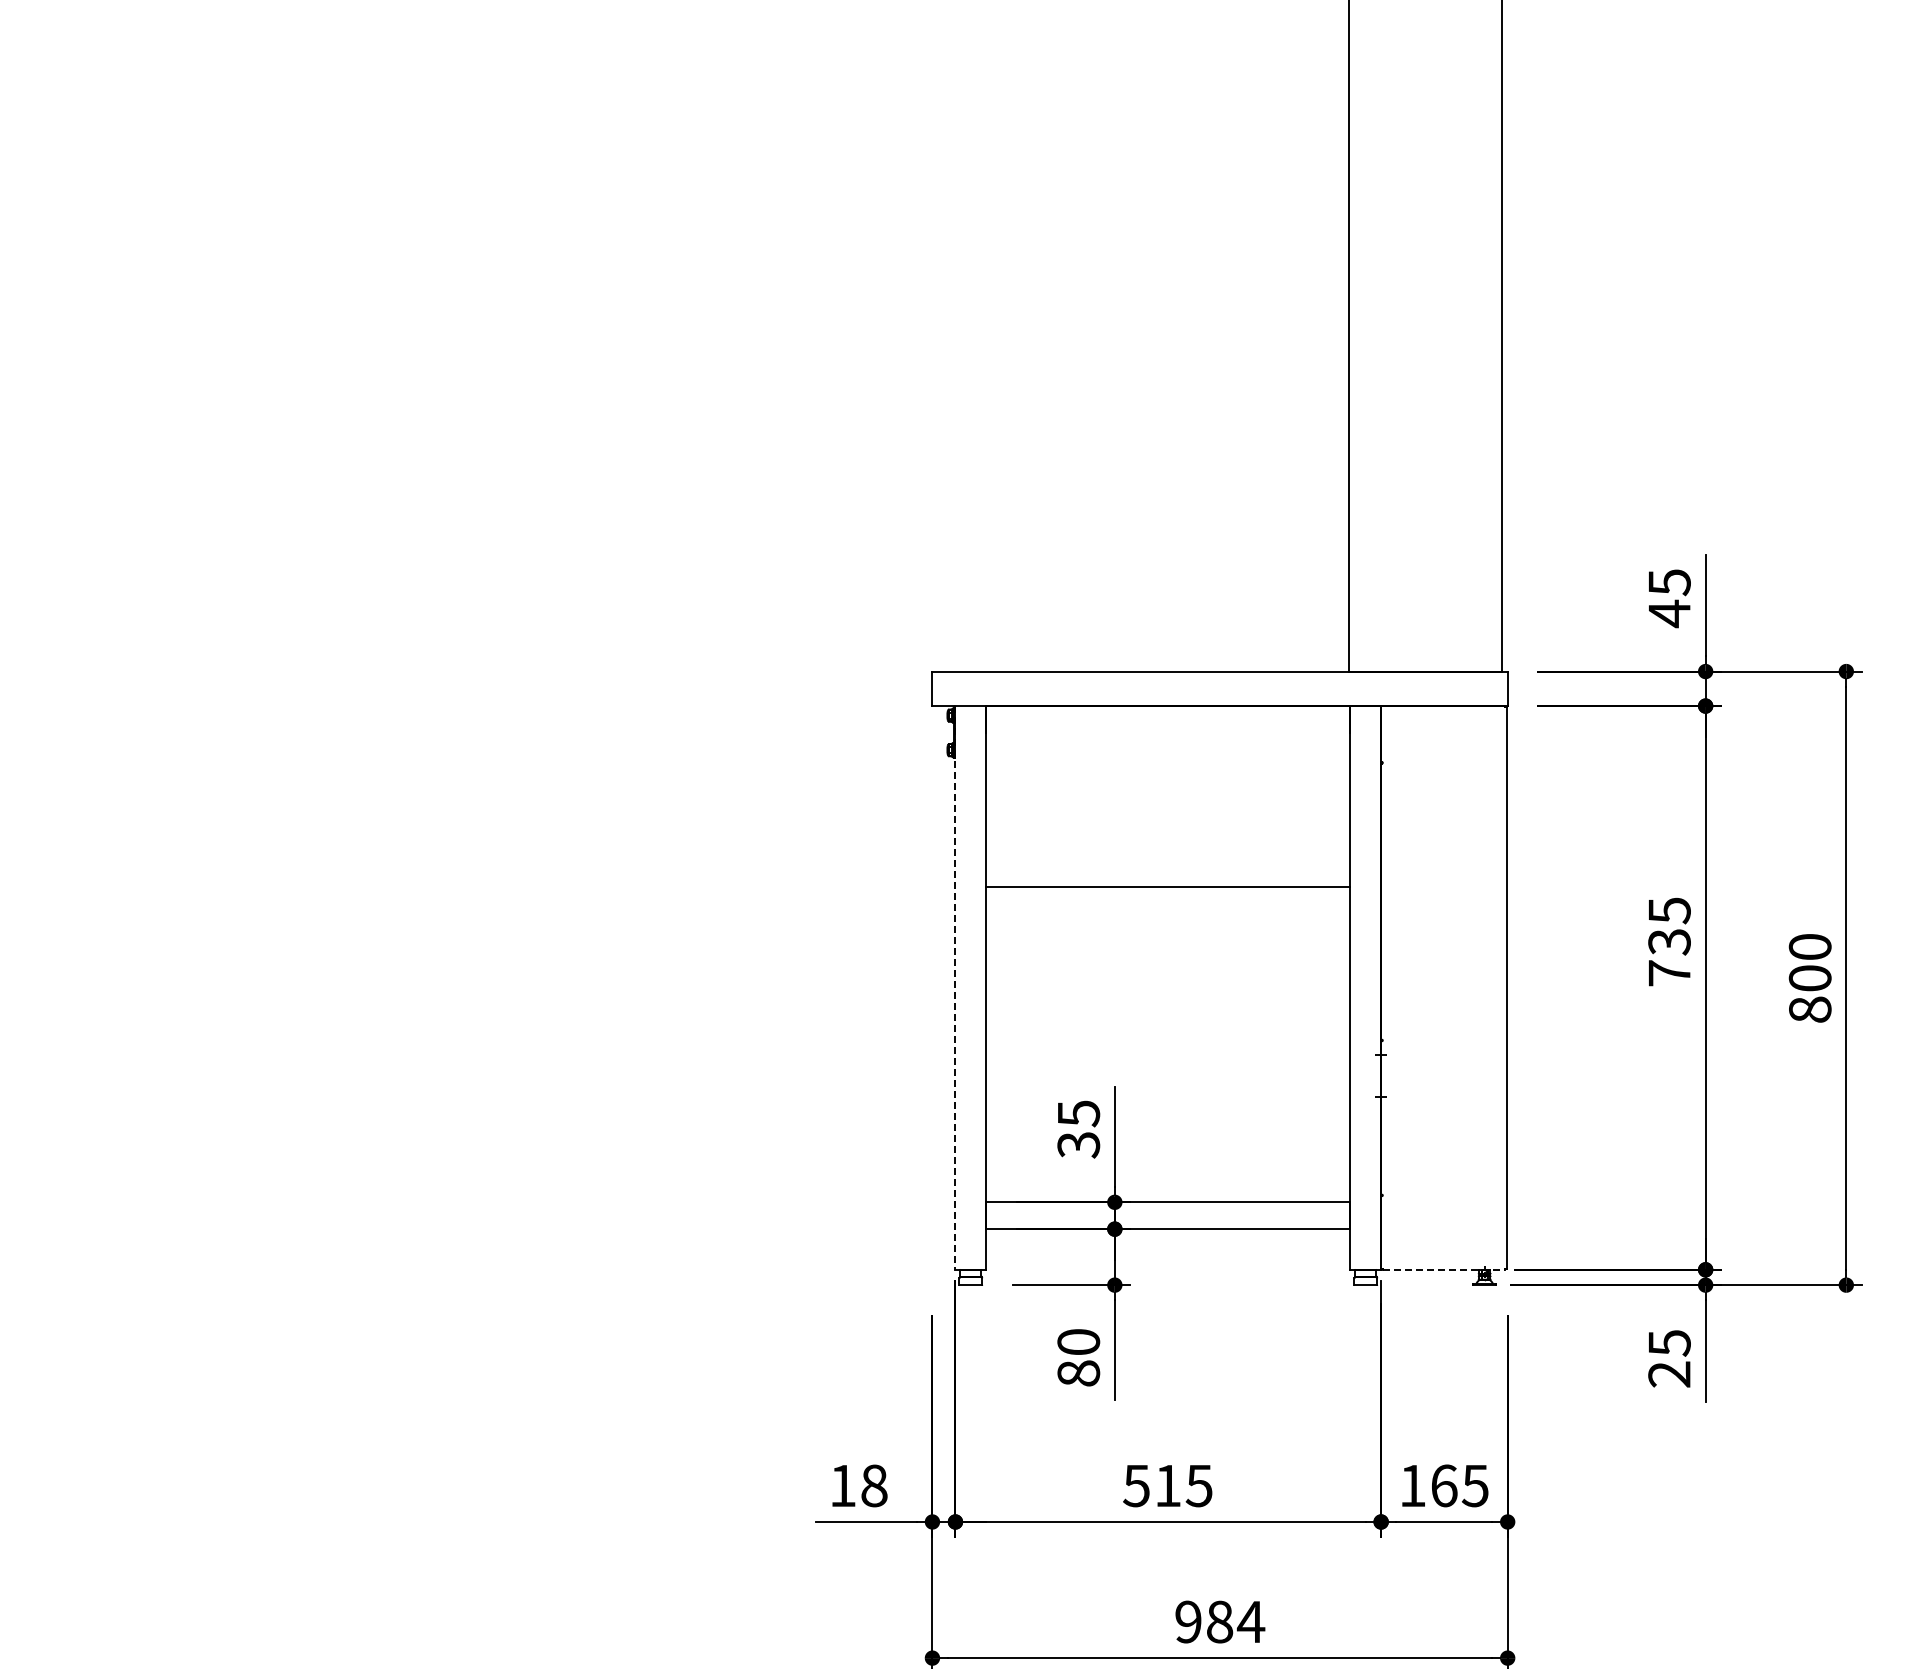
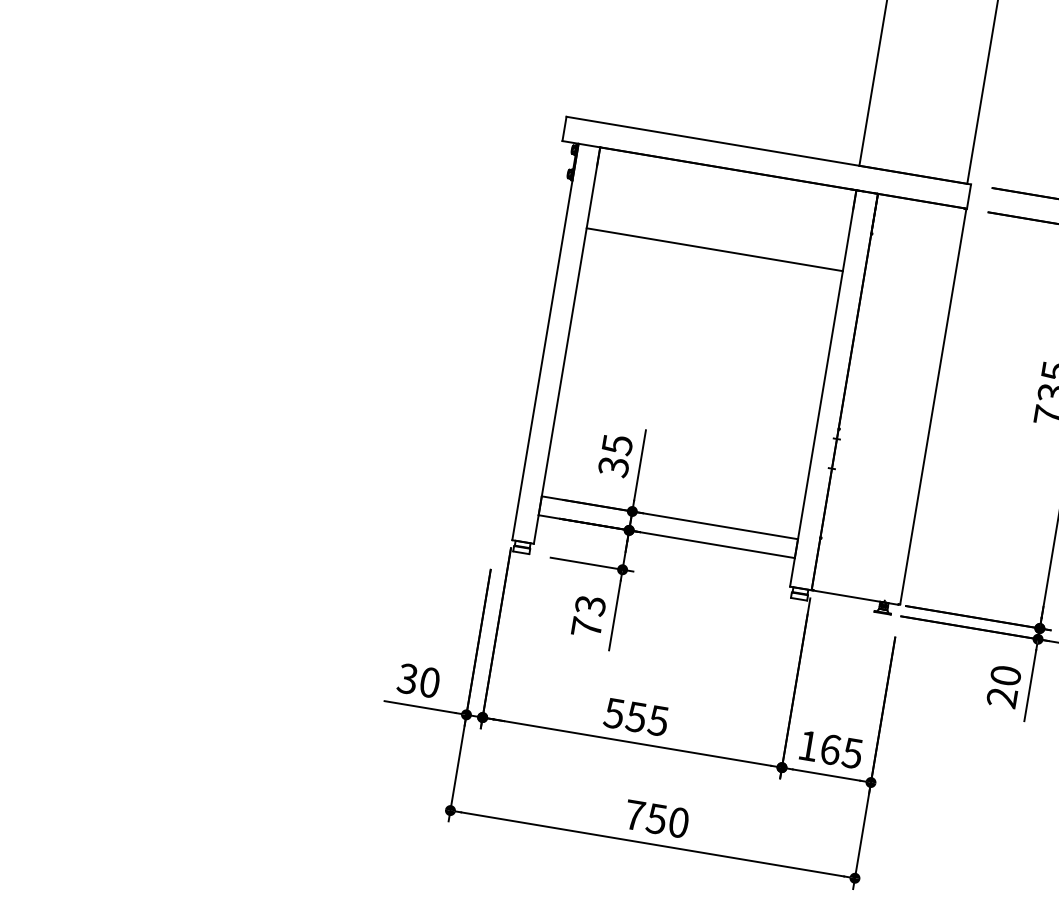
line: (1168, 887) -> (714, 250), moved
line: (955, 987) -> (545, 341), dashed -> solid
line: (1444, 1269) -> (856, 597), dashed -> solid
text: (1669, 1343) -> (1005, 676), 25 -> 20
text: (1078, 1357) -> (588, 616), 80 -> 73
text: (858, 1485) -> (418, 680), 18 -> 30
text: (1167, 1486) -> (635, 717), 515 -> 555
text: (1220, 1621) -> (657, 818), 984 -> 750

